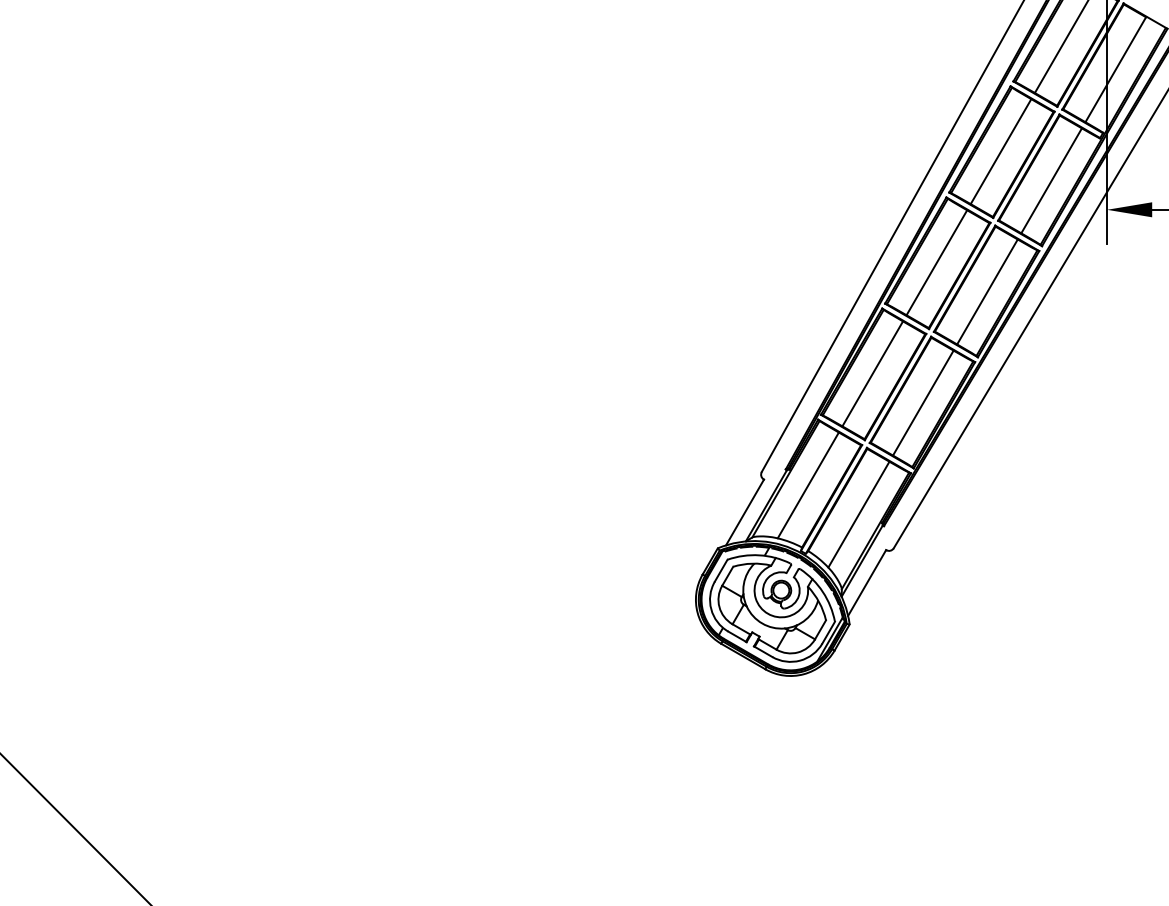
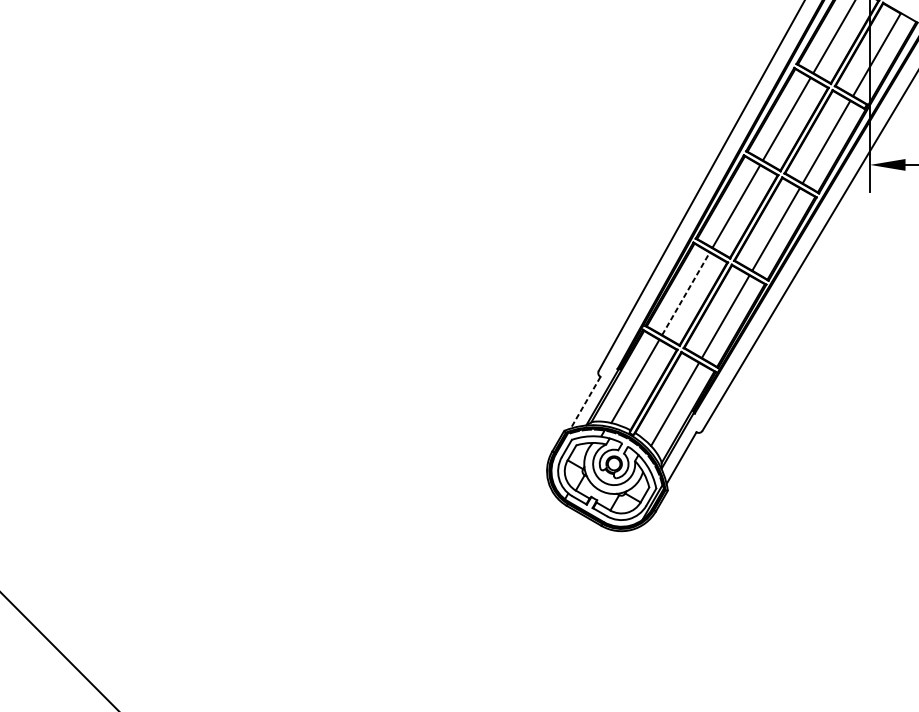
line: (872, 373) -> (685, 293), solid -> dashed
line: (745, 512) -> (585, 402), solid -> dashed

